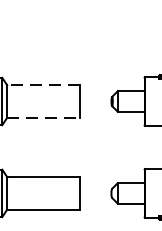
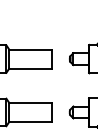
line: (42, 84) -> (29, 49), dashed -> solid
line: (43, 117) -> (30, 68), dashed -> solid

